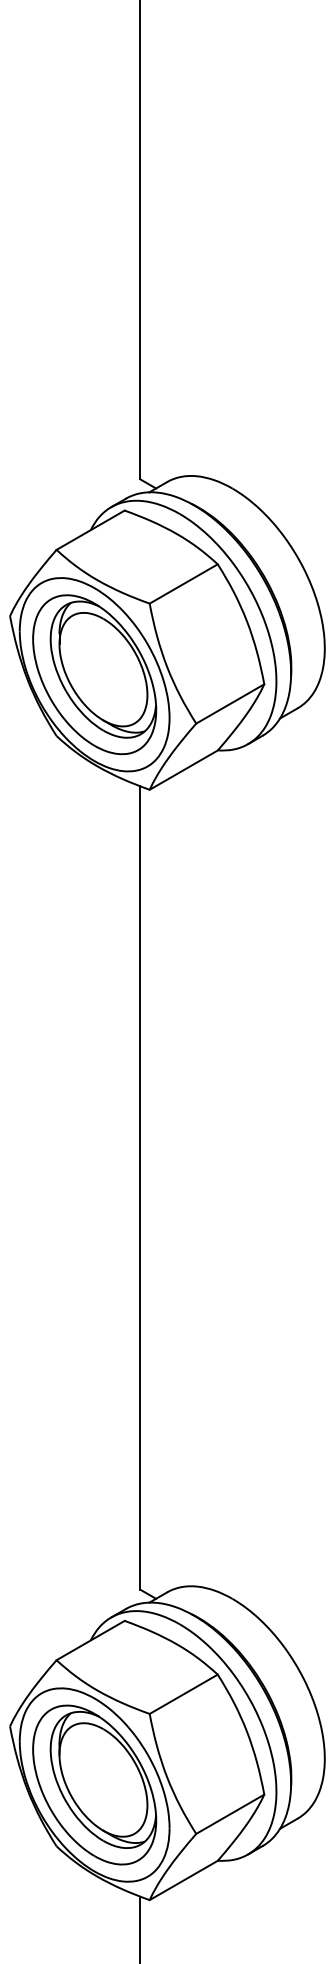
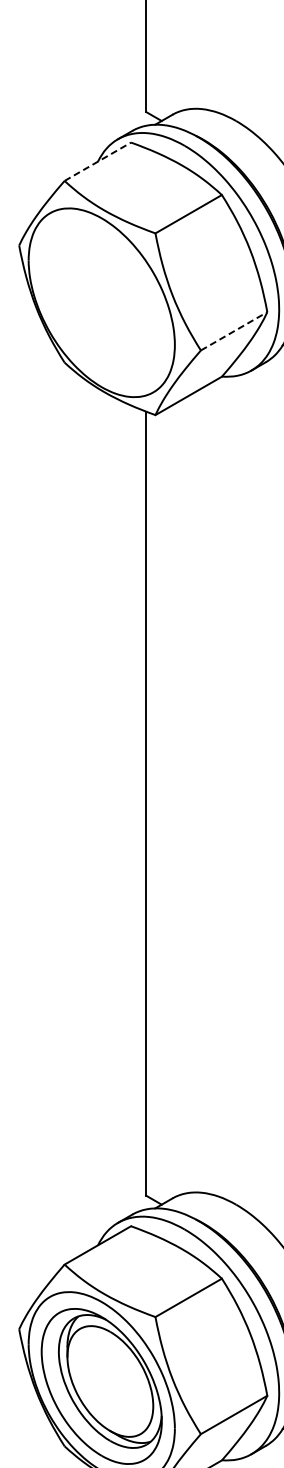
line: (91, 529) -> (98, 161), solid -> dashed
part: (94, 674) -> (101, 302), removed
line: (230, 703) -> (234, 330), solid -> dashed

